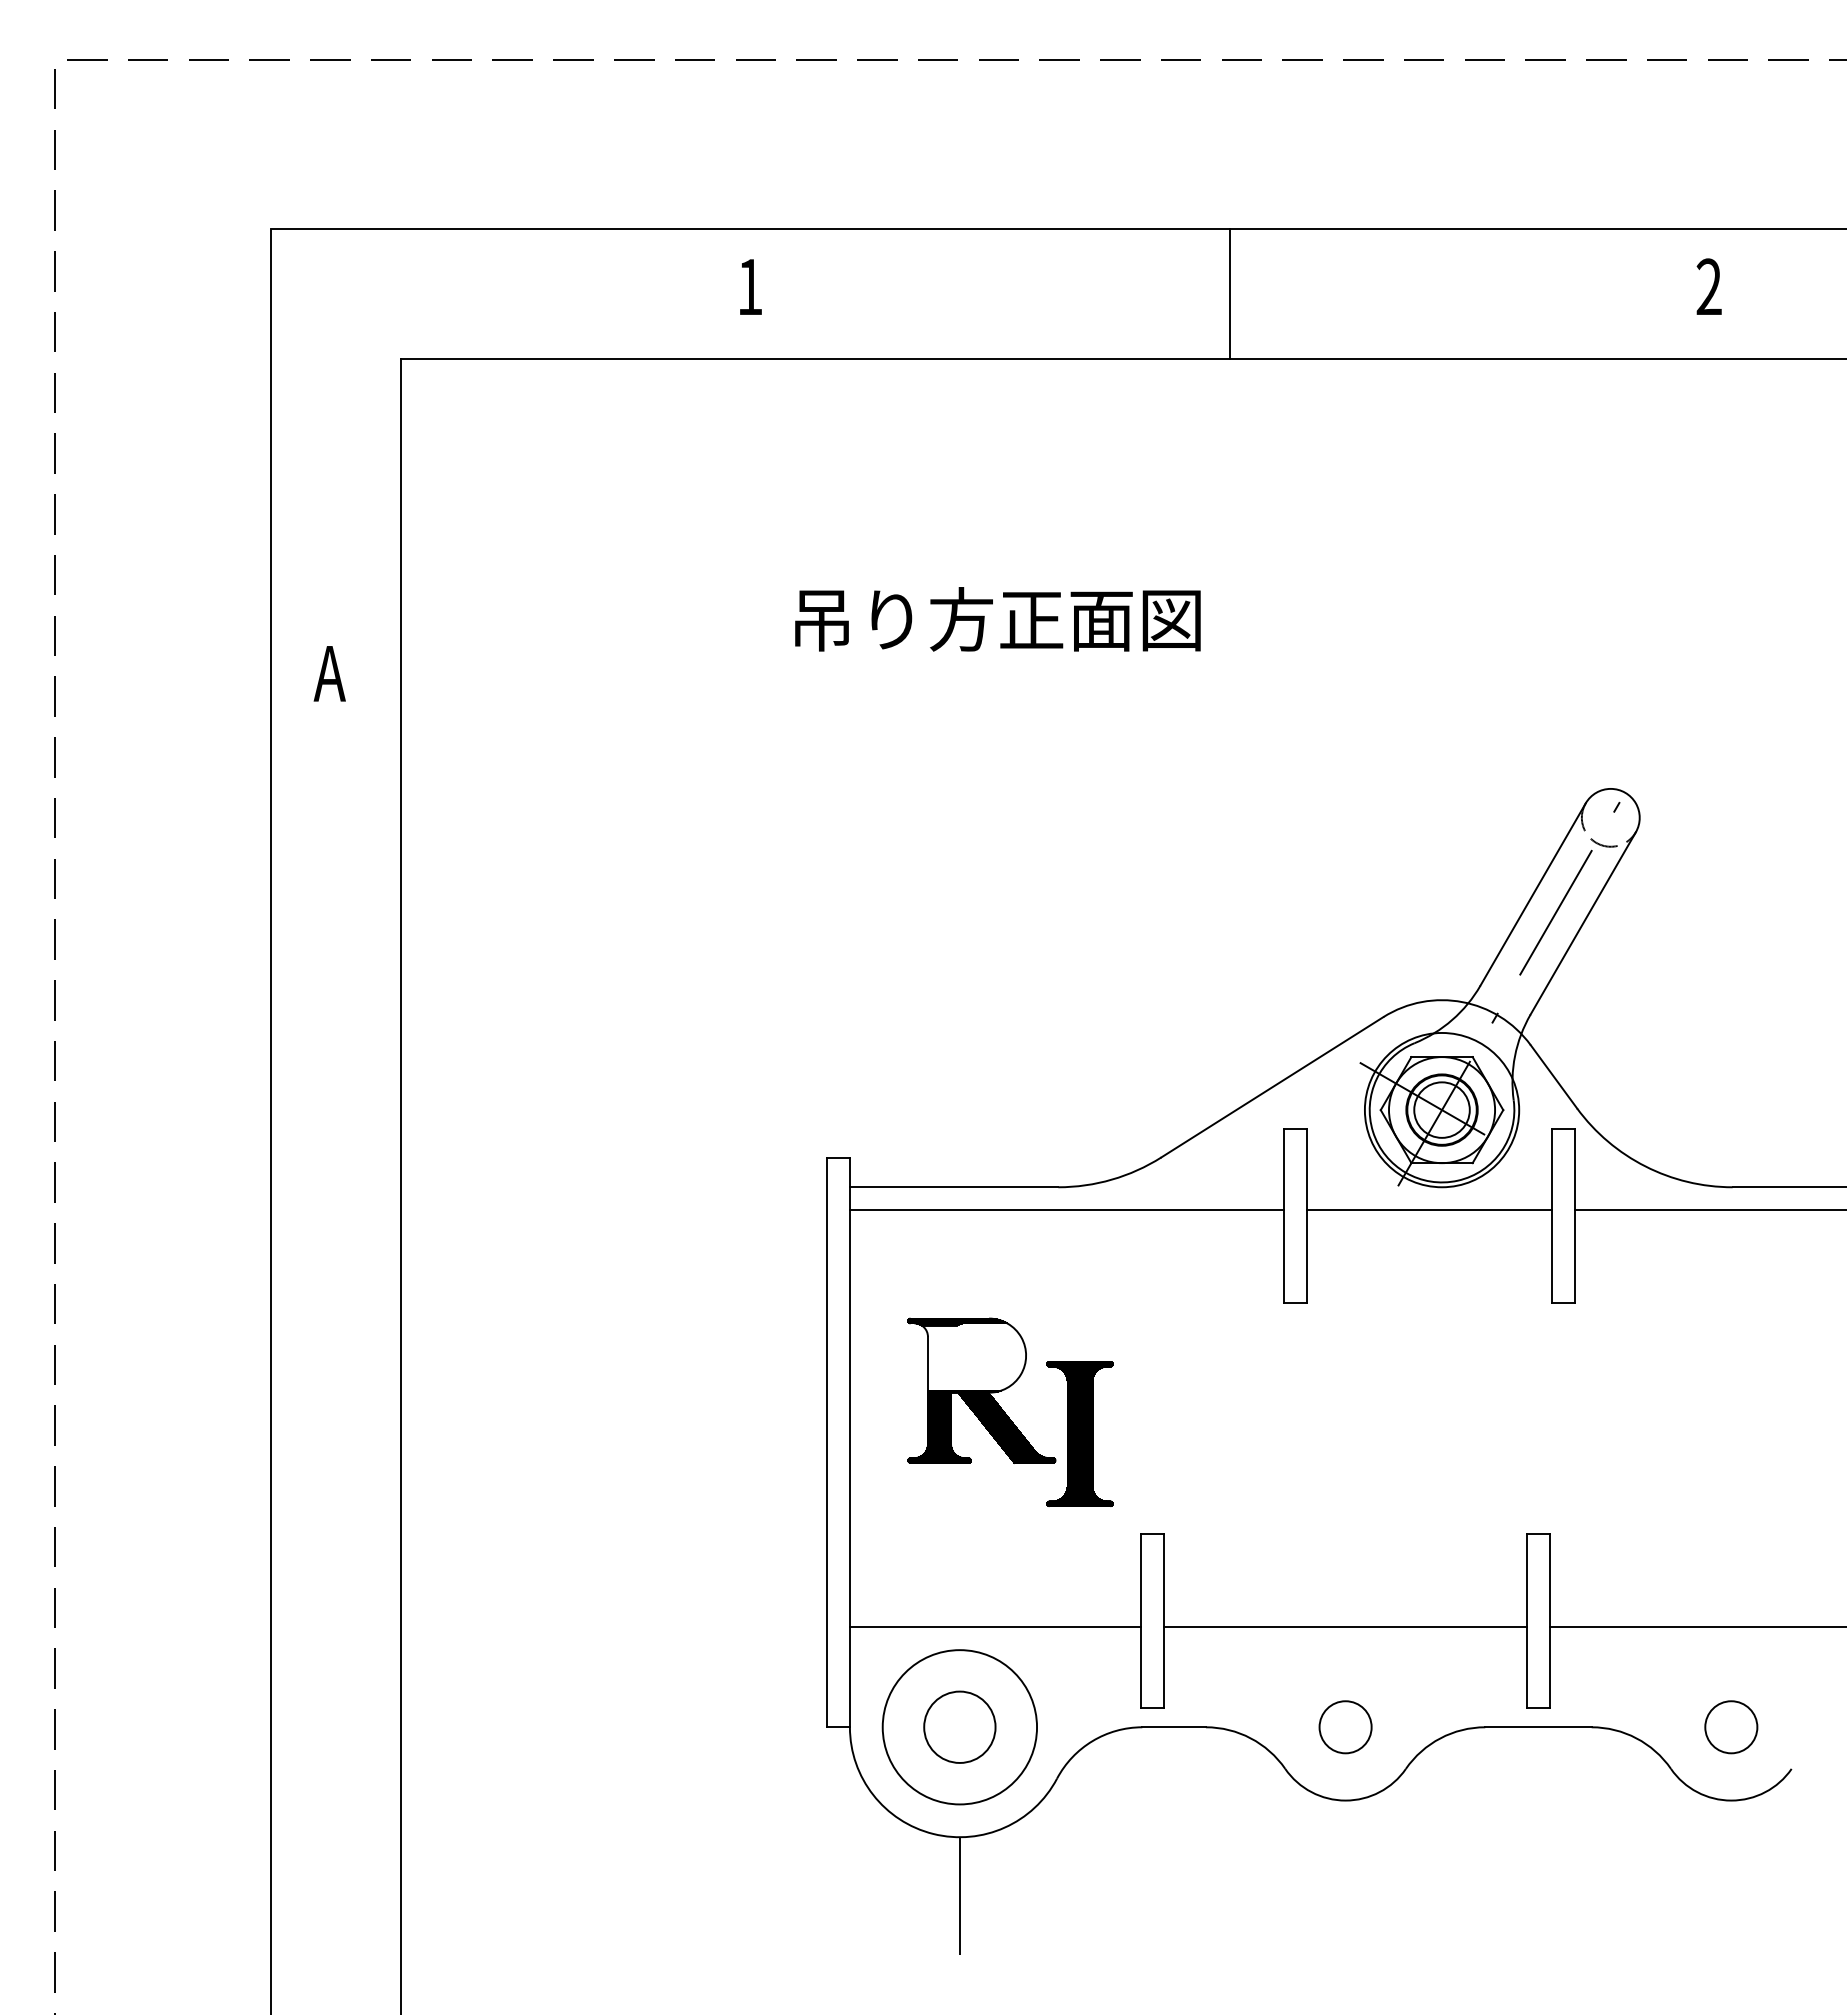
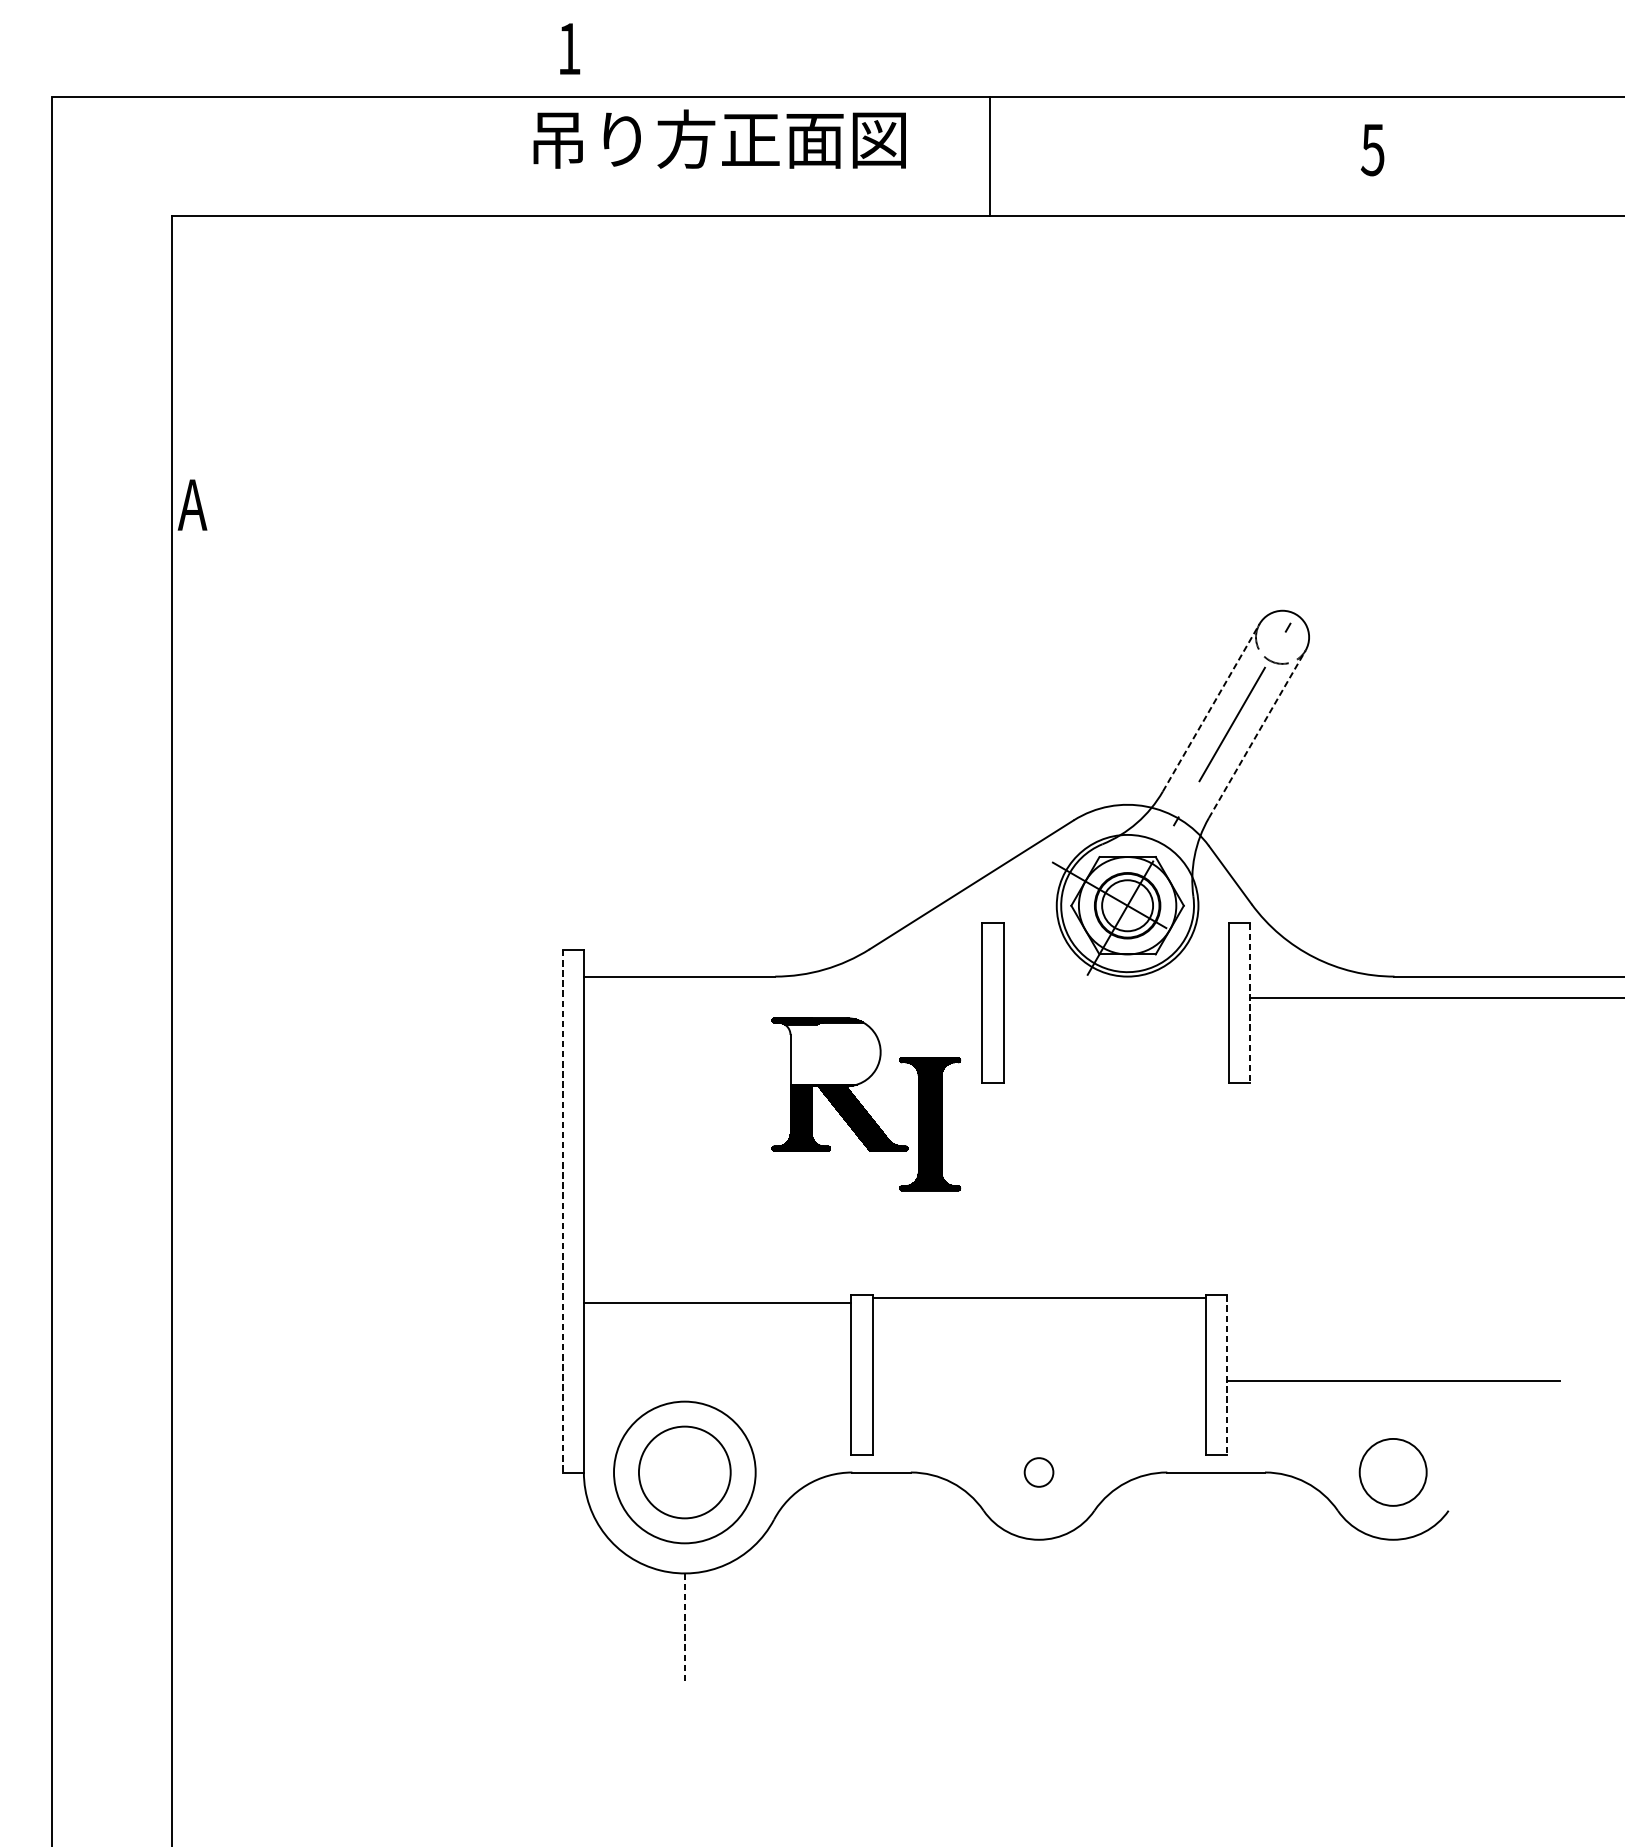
text: (750, 286) -> (569, 48), moved
text: (1708, 286) -> (1372, 149), 2 -> 5
line: (1229, 294) -> (990, 156), moved
text: (997, 619) -> (719, 139), moved
text: (329, 673) -> (192, 504), moved
line: (1533, 894) -> (1211, 707), solid -> dashed
line: (1583, 923) -> (1257, 734), solid -> dashed
line: (1066, 1210) -> (782, 997), removed
line: (1429, 1210) -> (1116, 997), removed
line: (1575, 1216) -> (1250, 1003), solid -> dashed
part: (1010, 1411) -> (866, 1103), moved
line: (826, 1443) -> (562, 1211), solid -> dashed
line: (1550, 1621) -> (1227, 1375), solid -> dashed
line: (995, 1627) -> (717, 1302), moved
line: (1345, 1627) -> (1038, 1298), moved
circle: (959, 1726) -> (684, 1471), size x1.4
circle: (1345, 1727) -> (1038, 1472), size x0.6
circle: (1731, 1727) -> (1393, 1472), size x1.4
line: (959, 1895) -> (684, 1626), solid -> dashed

